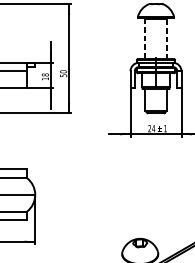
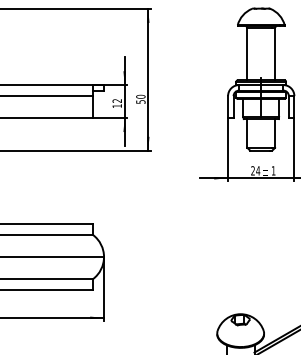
line: (166, 38) -> (275, 53), dashed -> solid
line: (145, 39) -> (247, 54), dashed -> solid
text: (44, 74) -> (116, 100), 18 -> 12

